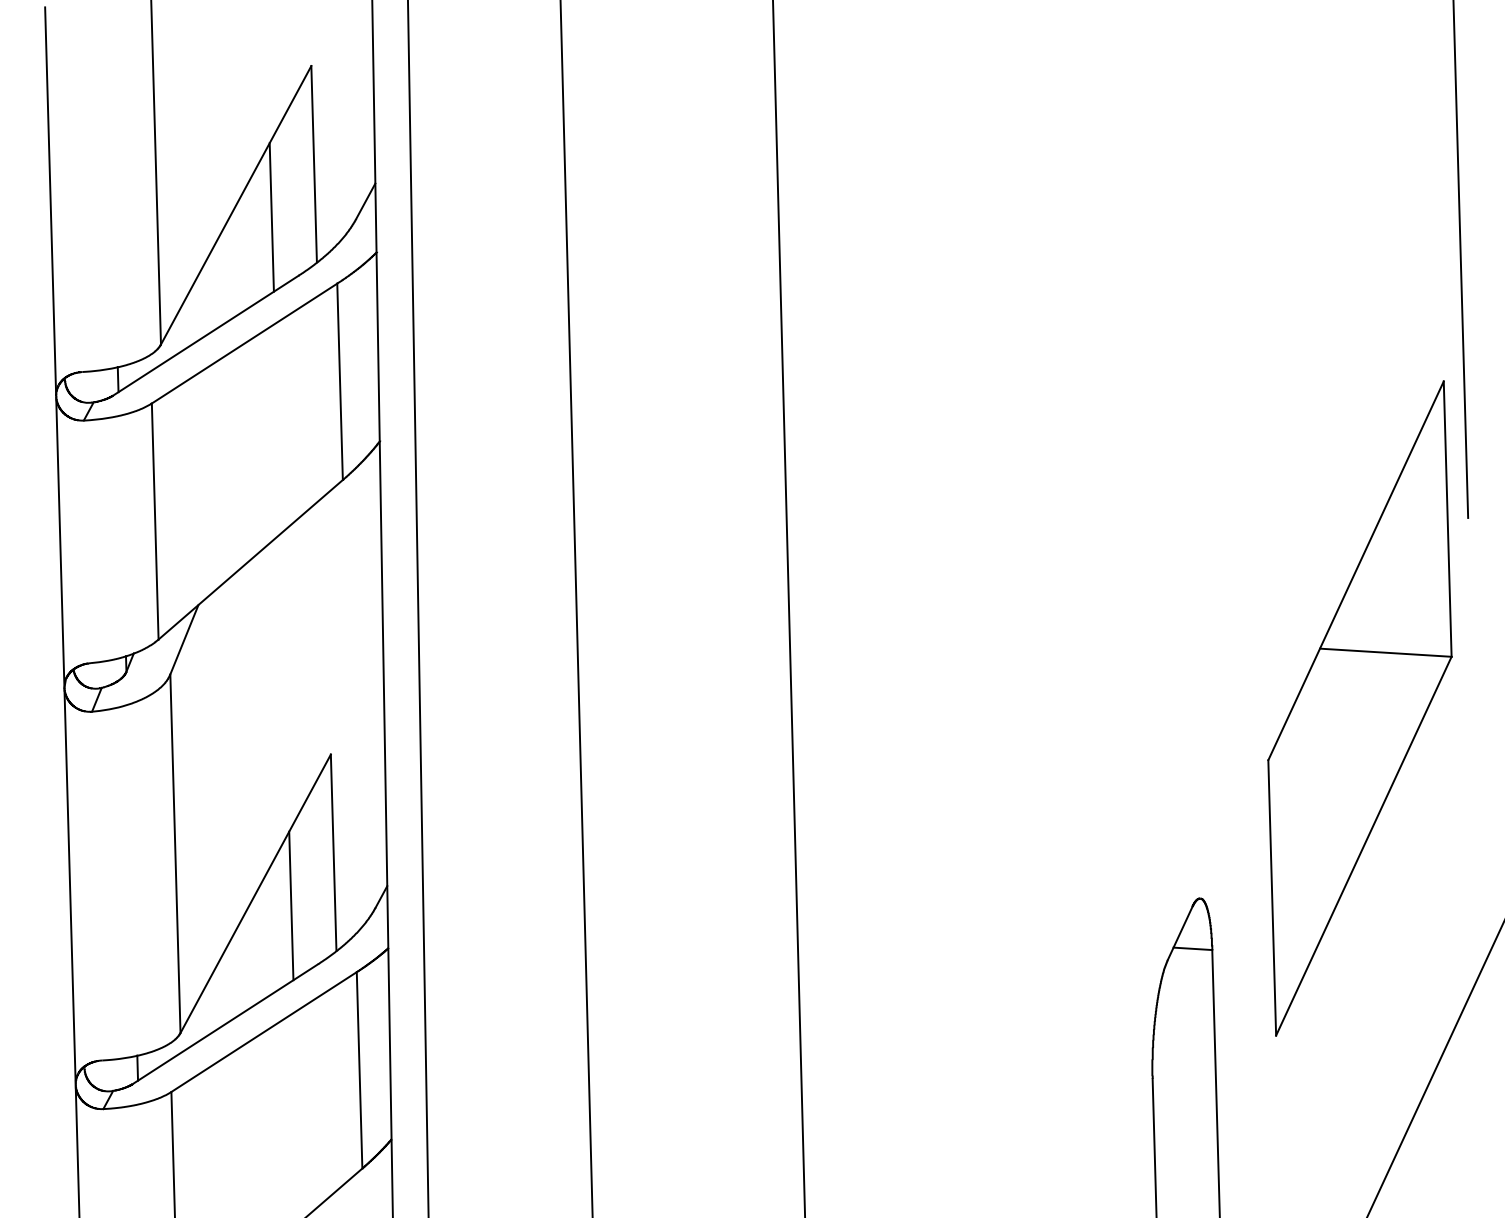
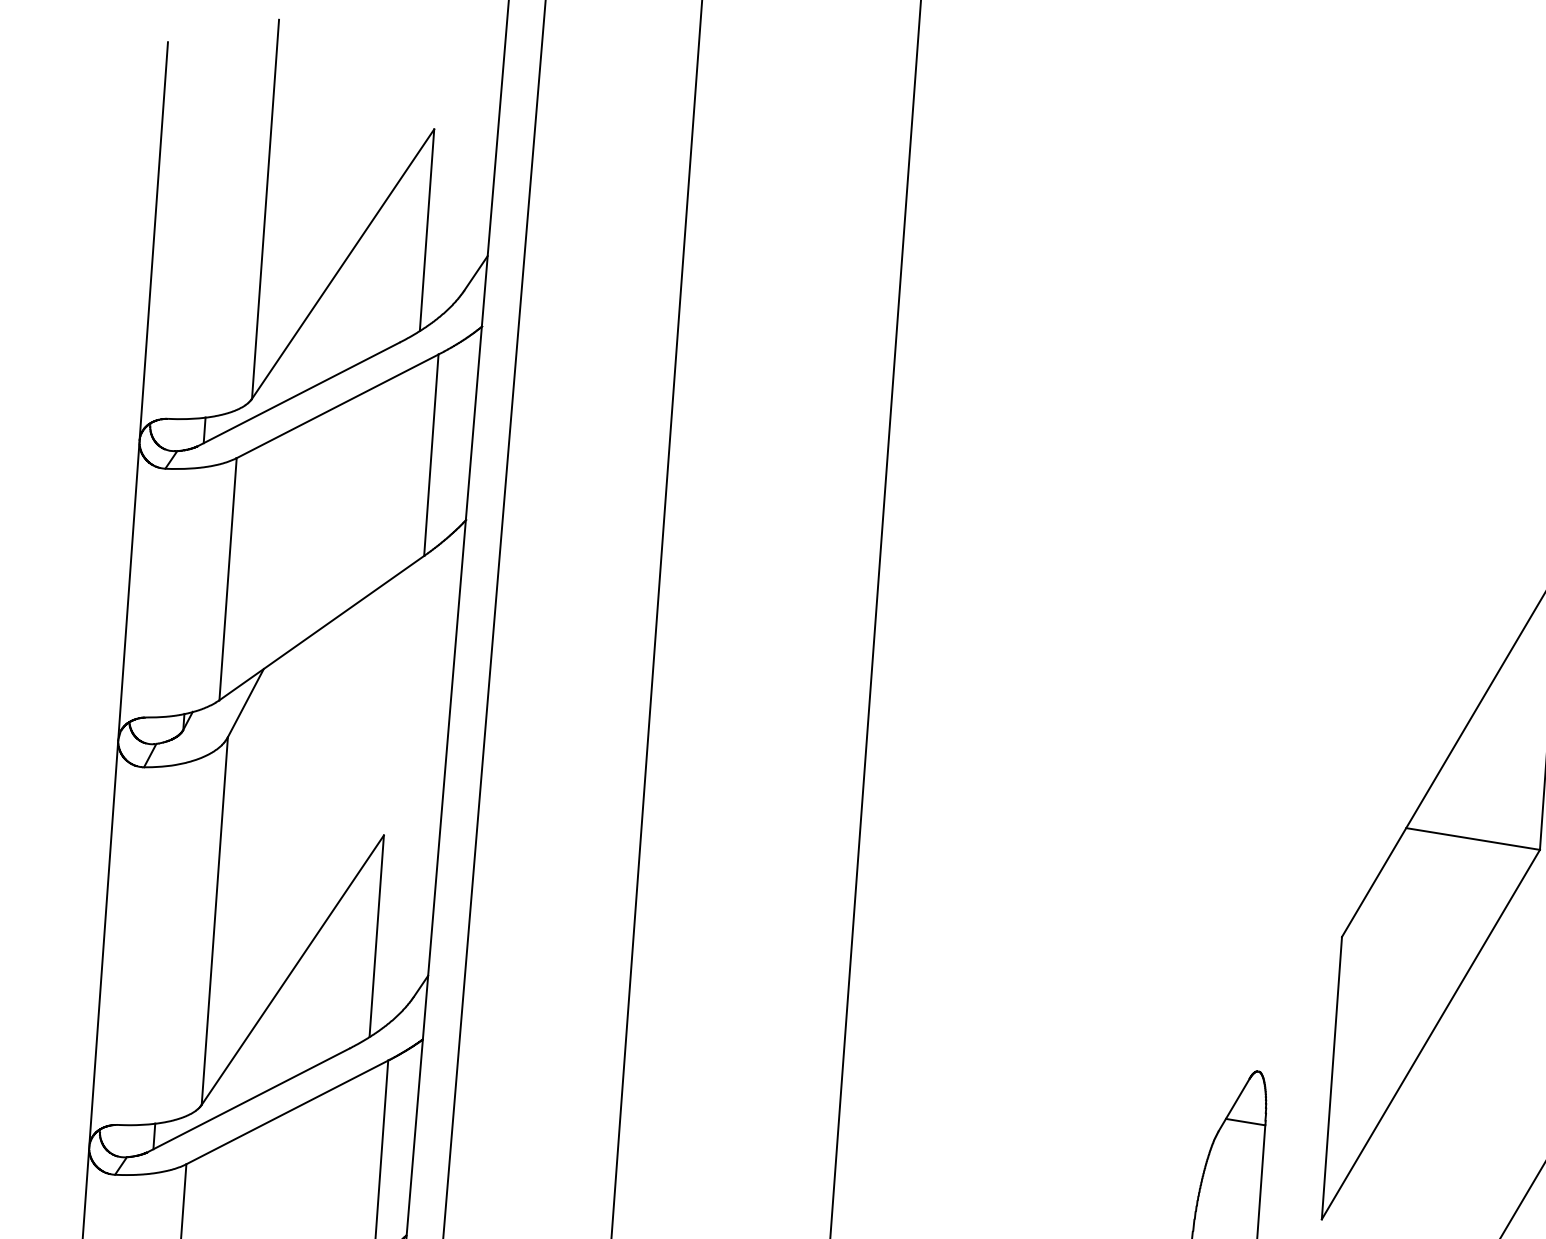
line: (271, 217) -> (378, 280), removed
line: (291, 905) -> (328, 985), removed

